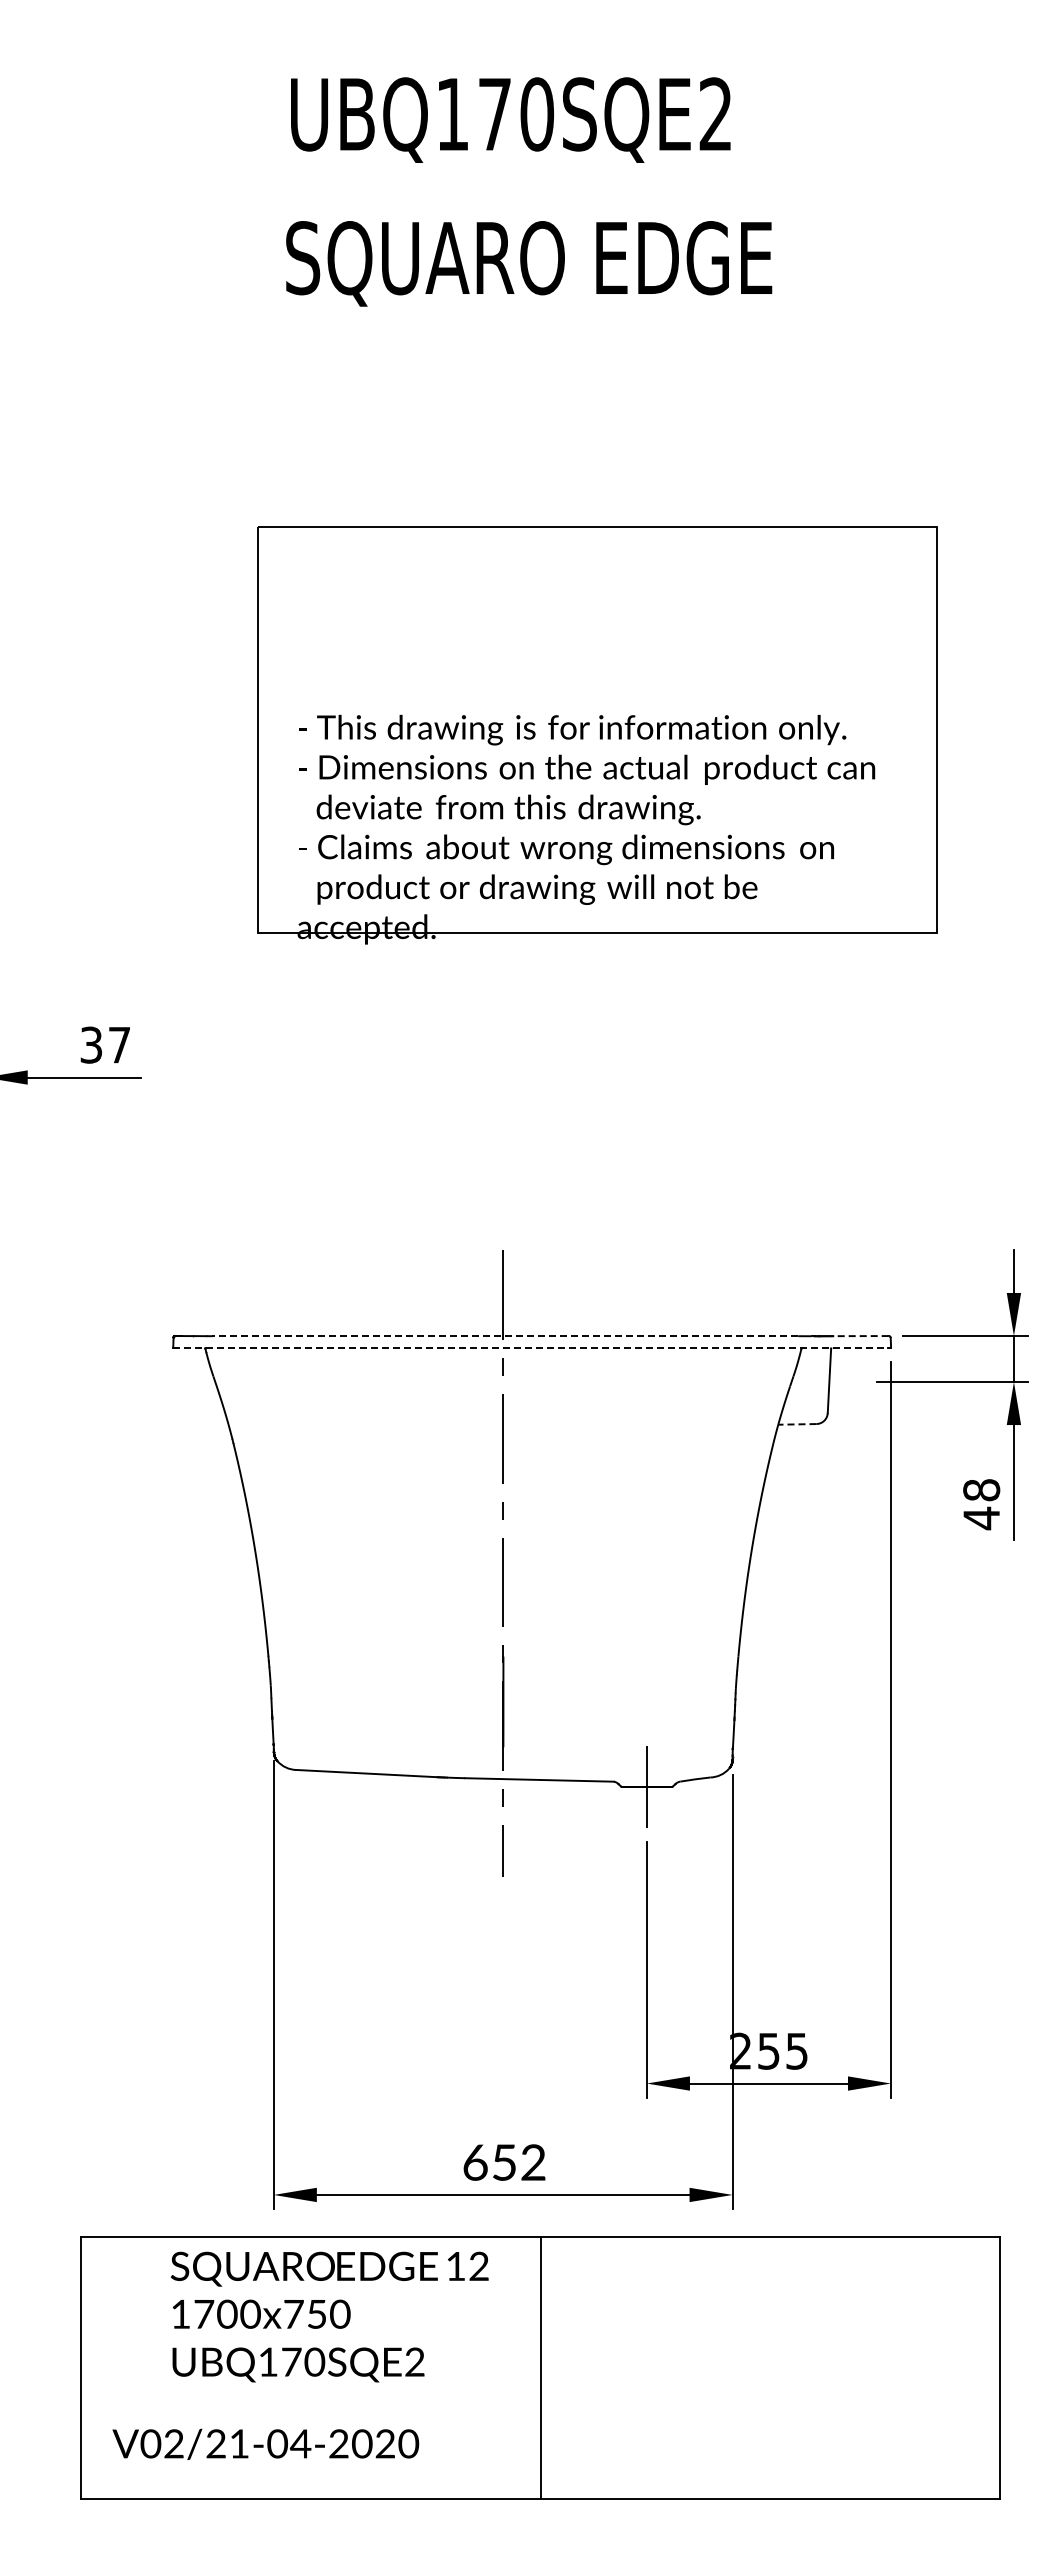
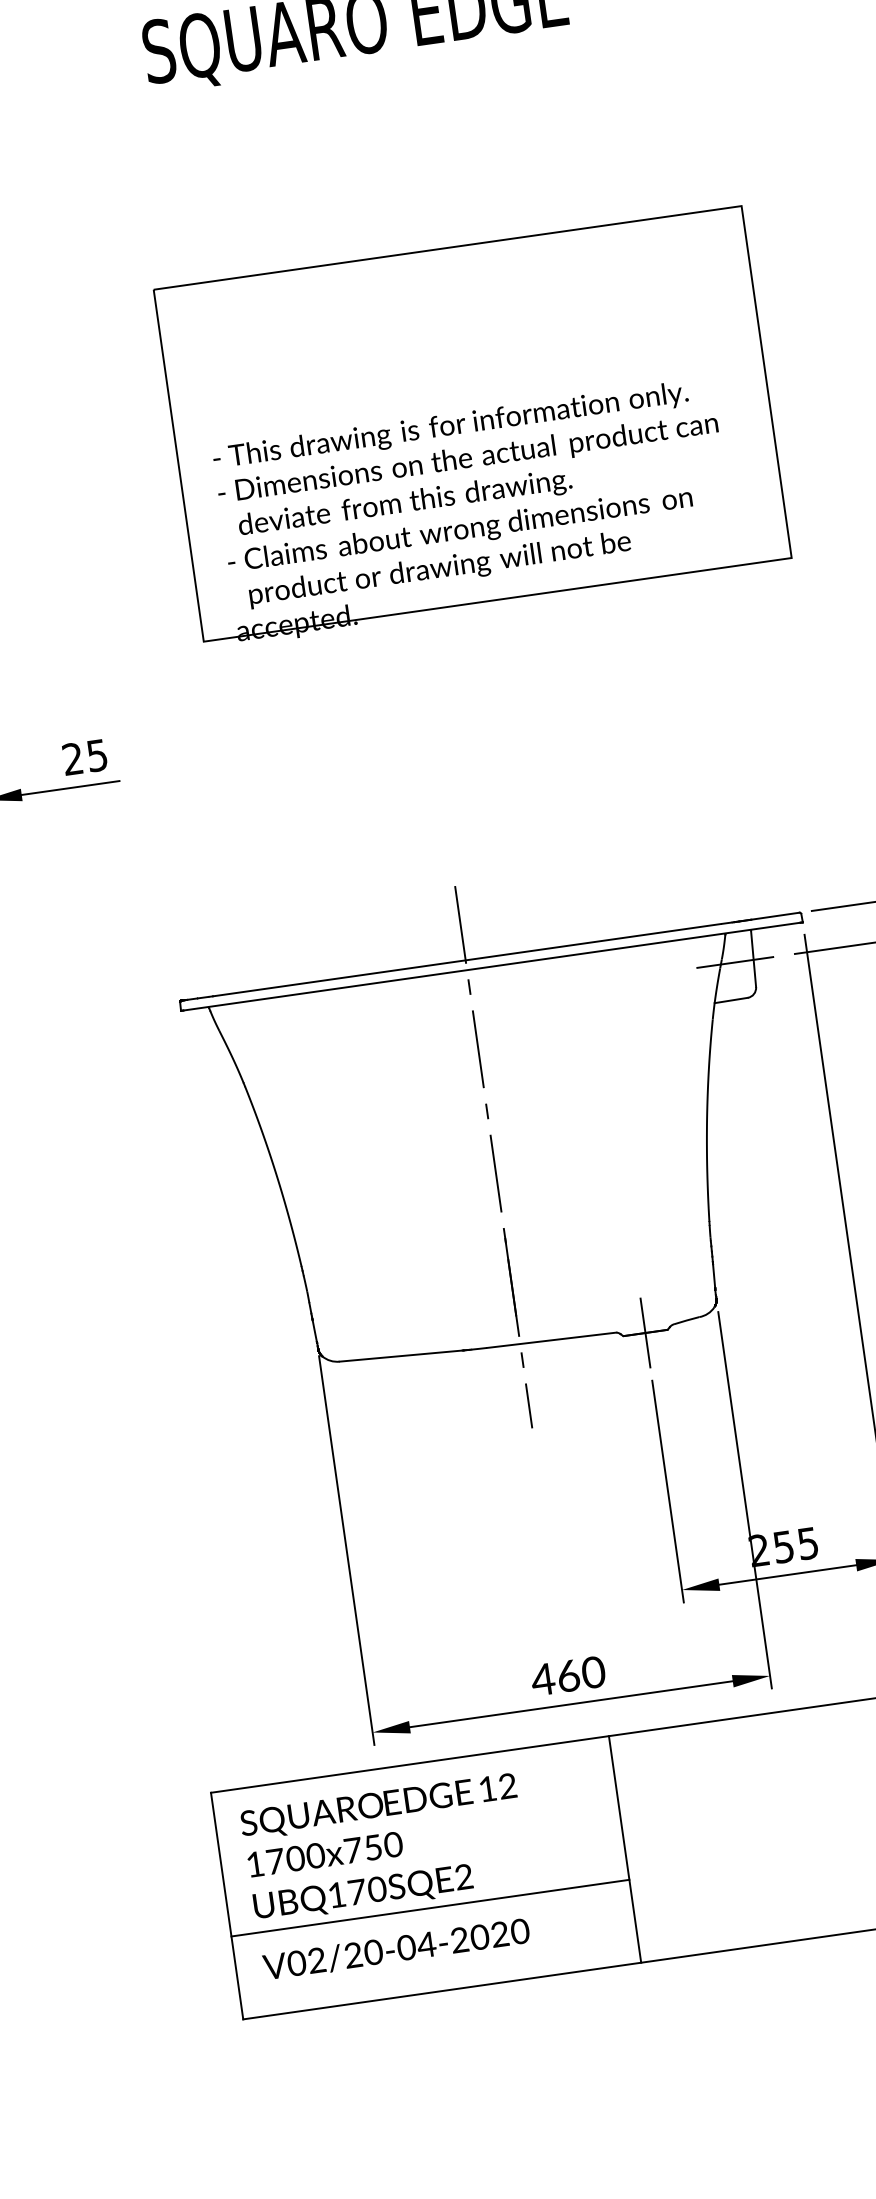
text: (104, 1045) -> (84, 757), 37 -> 25
line: (504, 1336) -> (466, 960), dashed -> solid
line: (860, 1336) -> (774, 916), dashed -> solid
line: (532, 1347) -> (492, 966), dashed -> solid
line: (812, 1382) -> (739, 962), added
line: (796, 1424) -> (730, 1000), dashed -> solid
text: (503, 2162) -> (567, 1676), 652 -> 460
text: (329, 2316) -> (384, 1847), moved
line: (310, 2403) -> (430, 1908), added
text: (239, 2443) -> (373, 1952), 21-04-2020 -> 20-04-2020

